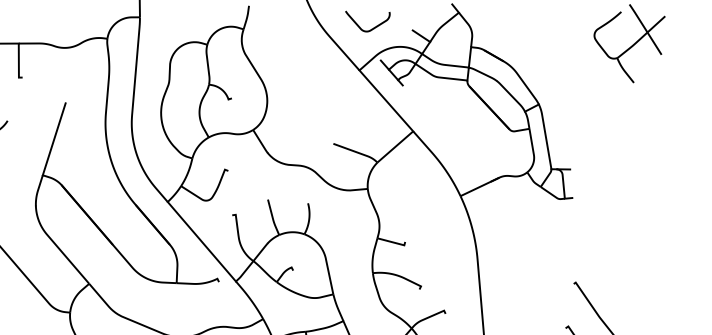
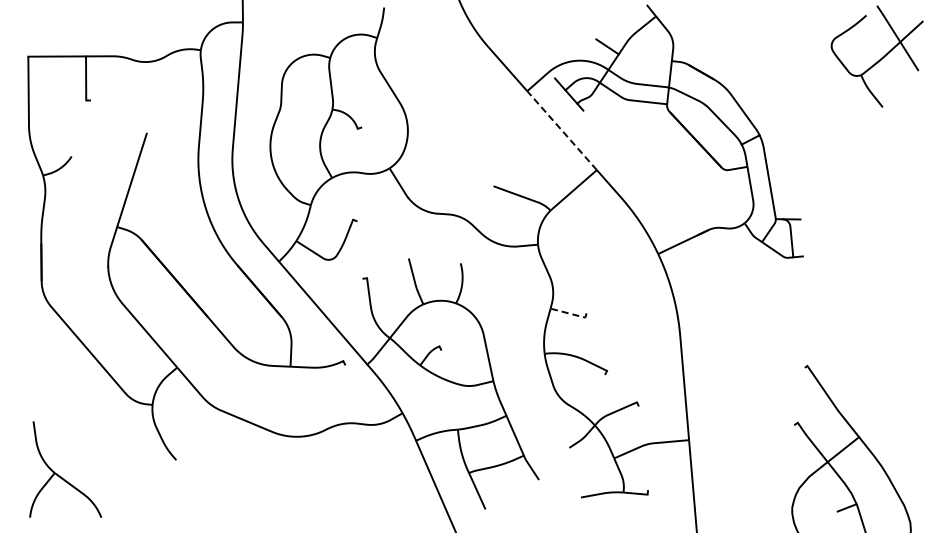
curve: (371, 28) -> (542, 37), removed
line: (386, 100) -> (562, 130), solid -> dashed
line: (392, 242) -> (570, 313), solid -> dashed

